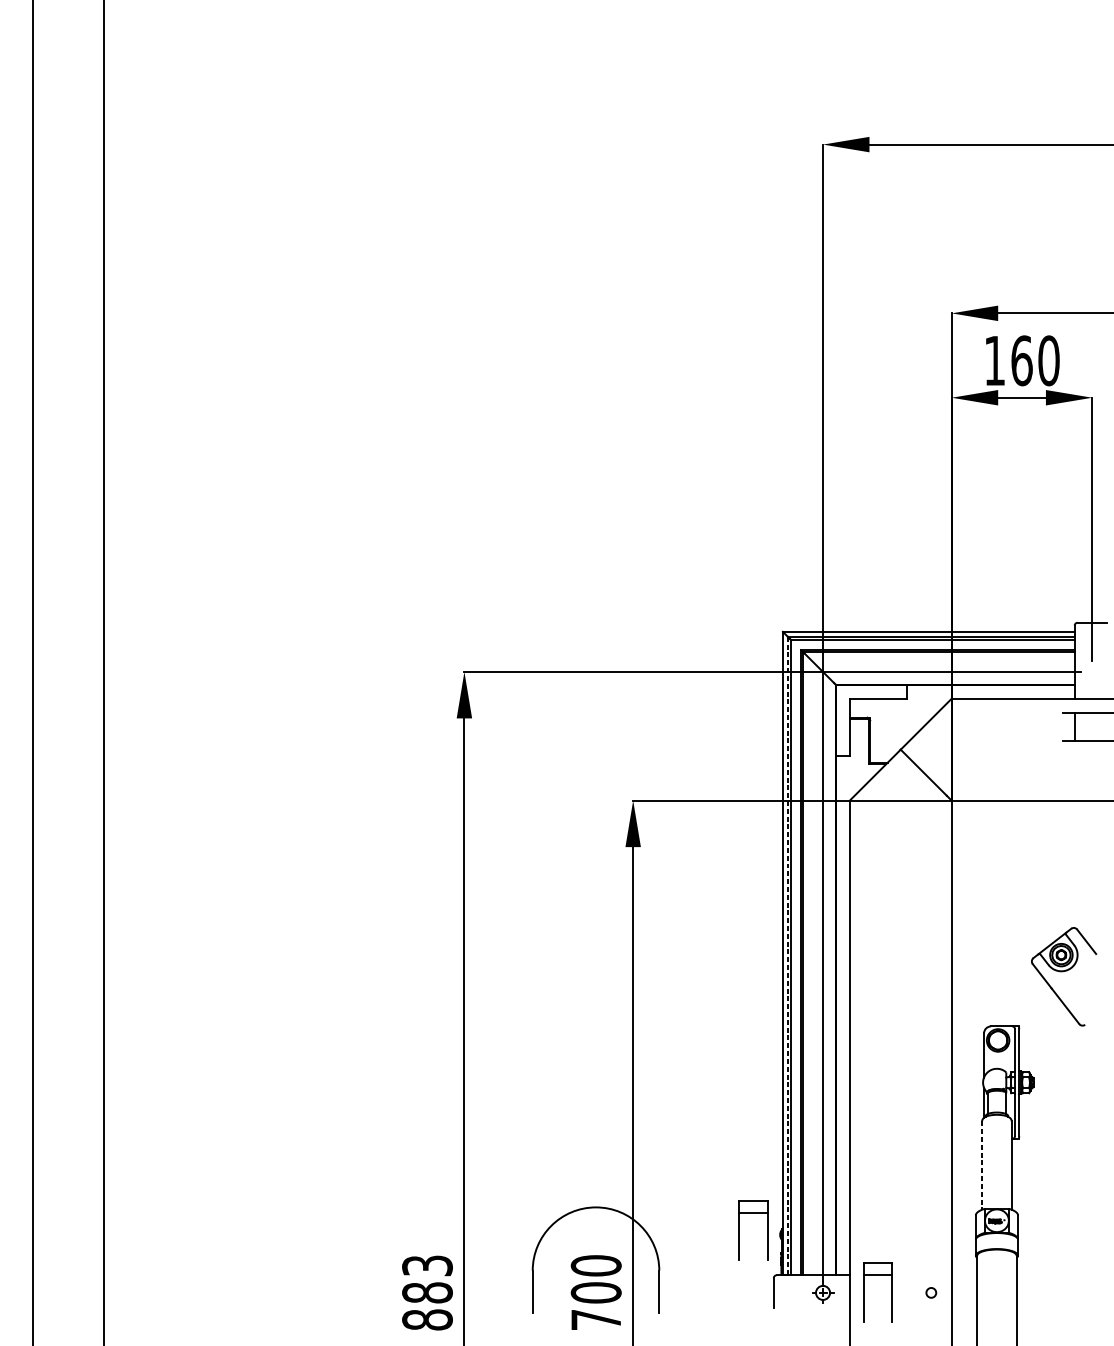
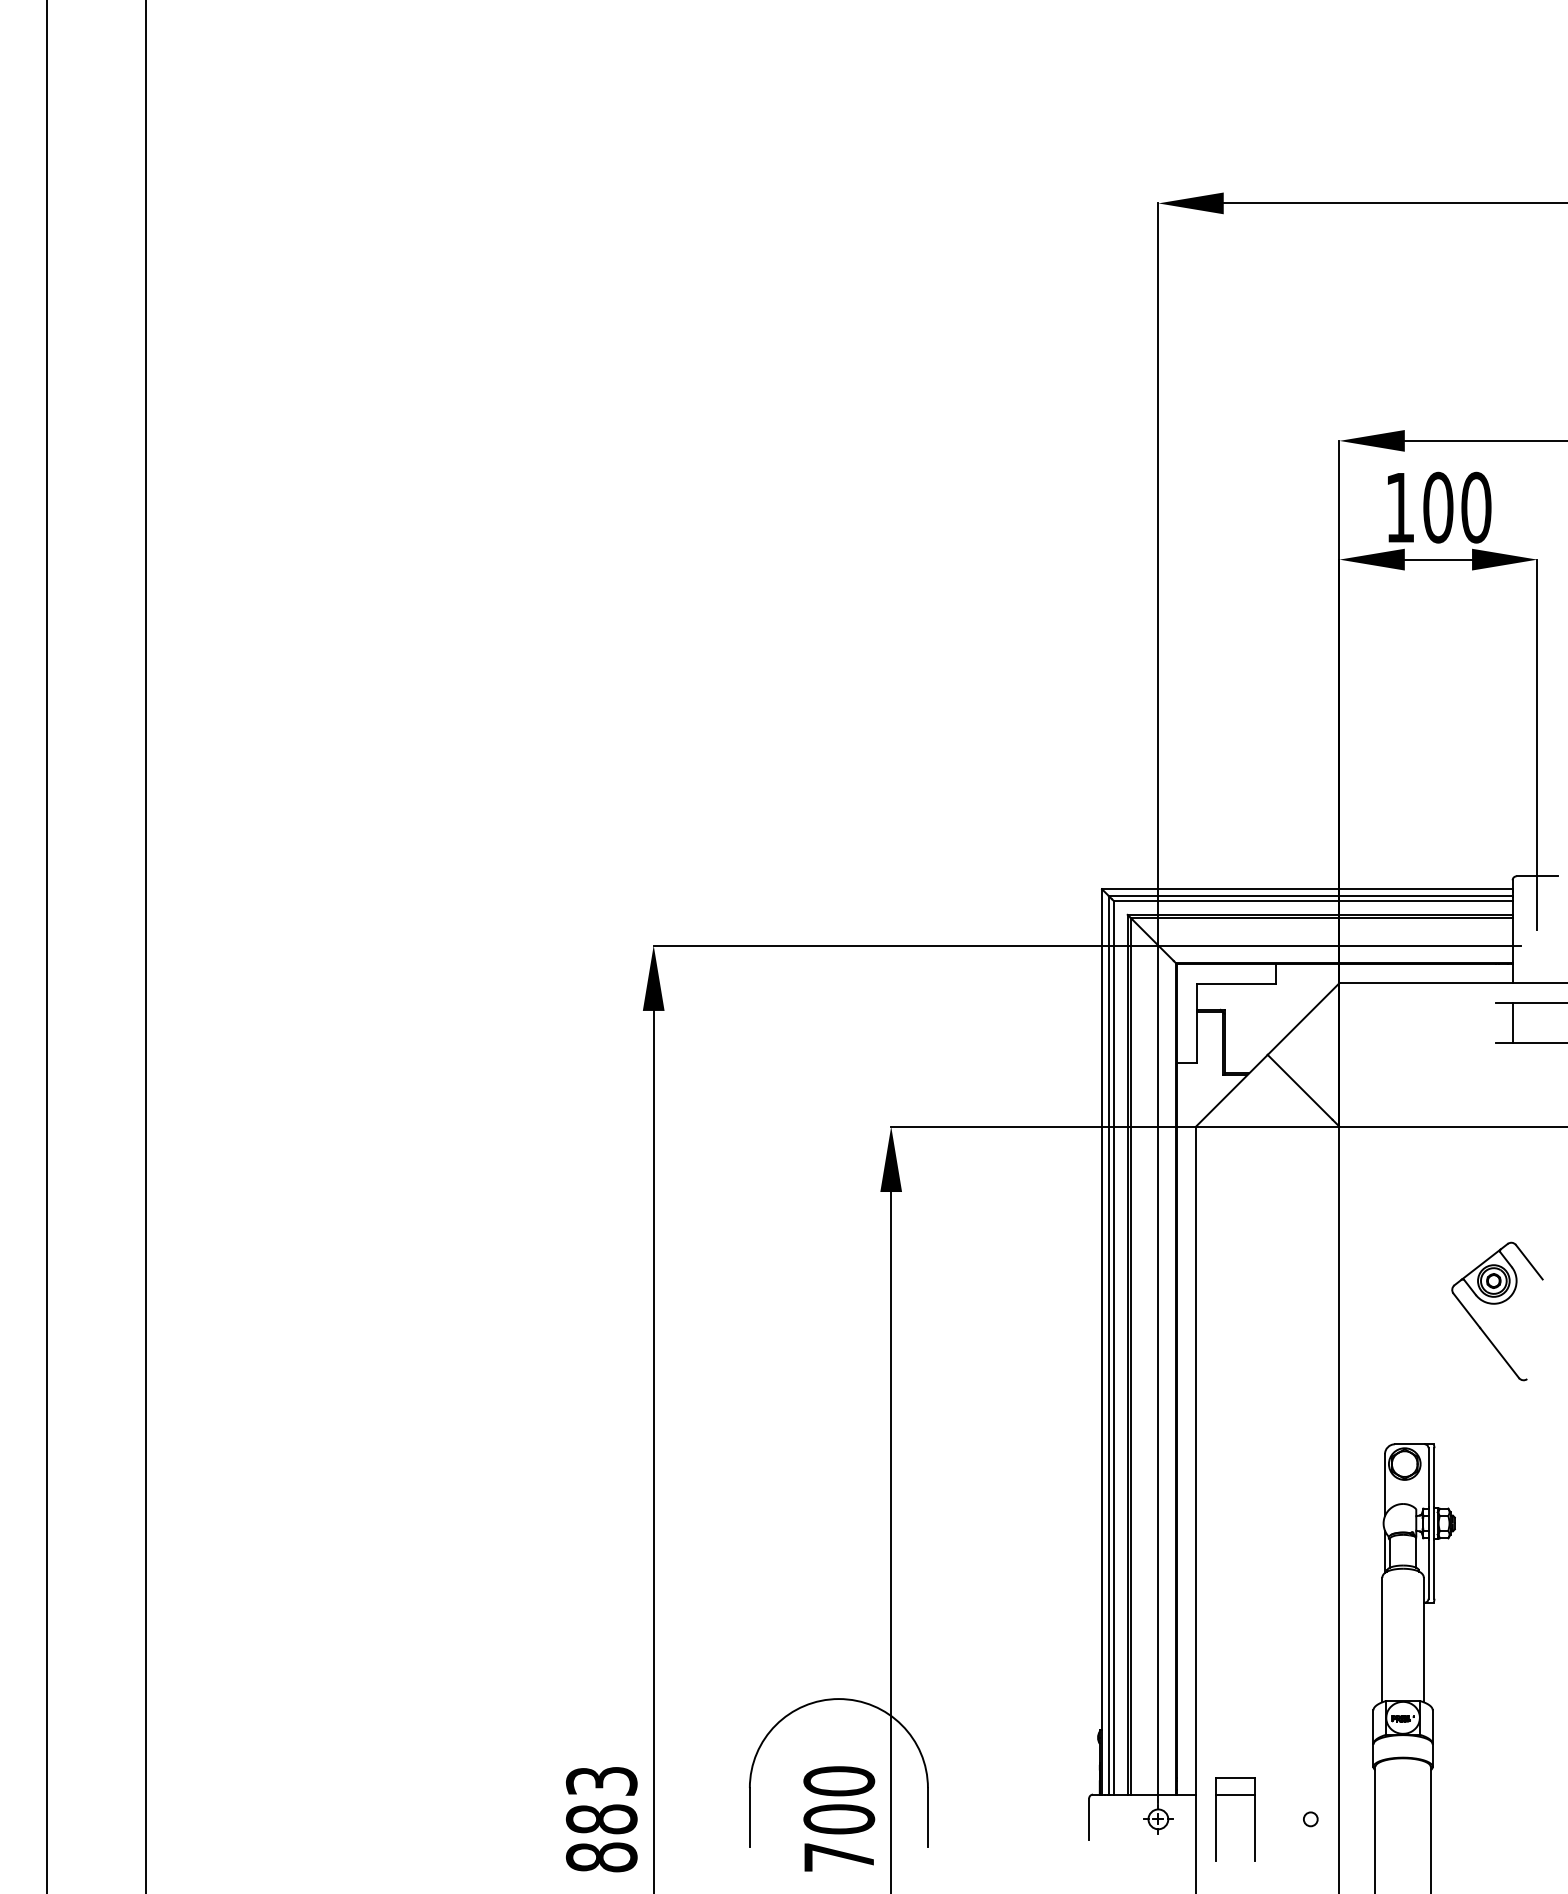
text: (1022, 360) -> (1438, 507), 160 -> 100
line: (787, 956) -> (1108, 1345), dashed -> solid
part: (1064, 971) -> (1497, 1304), moved
line: (982, 1165) -> (1382, 1640), dashed -> solid
part: (739, 1230) -> (1041, 1731), removed

